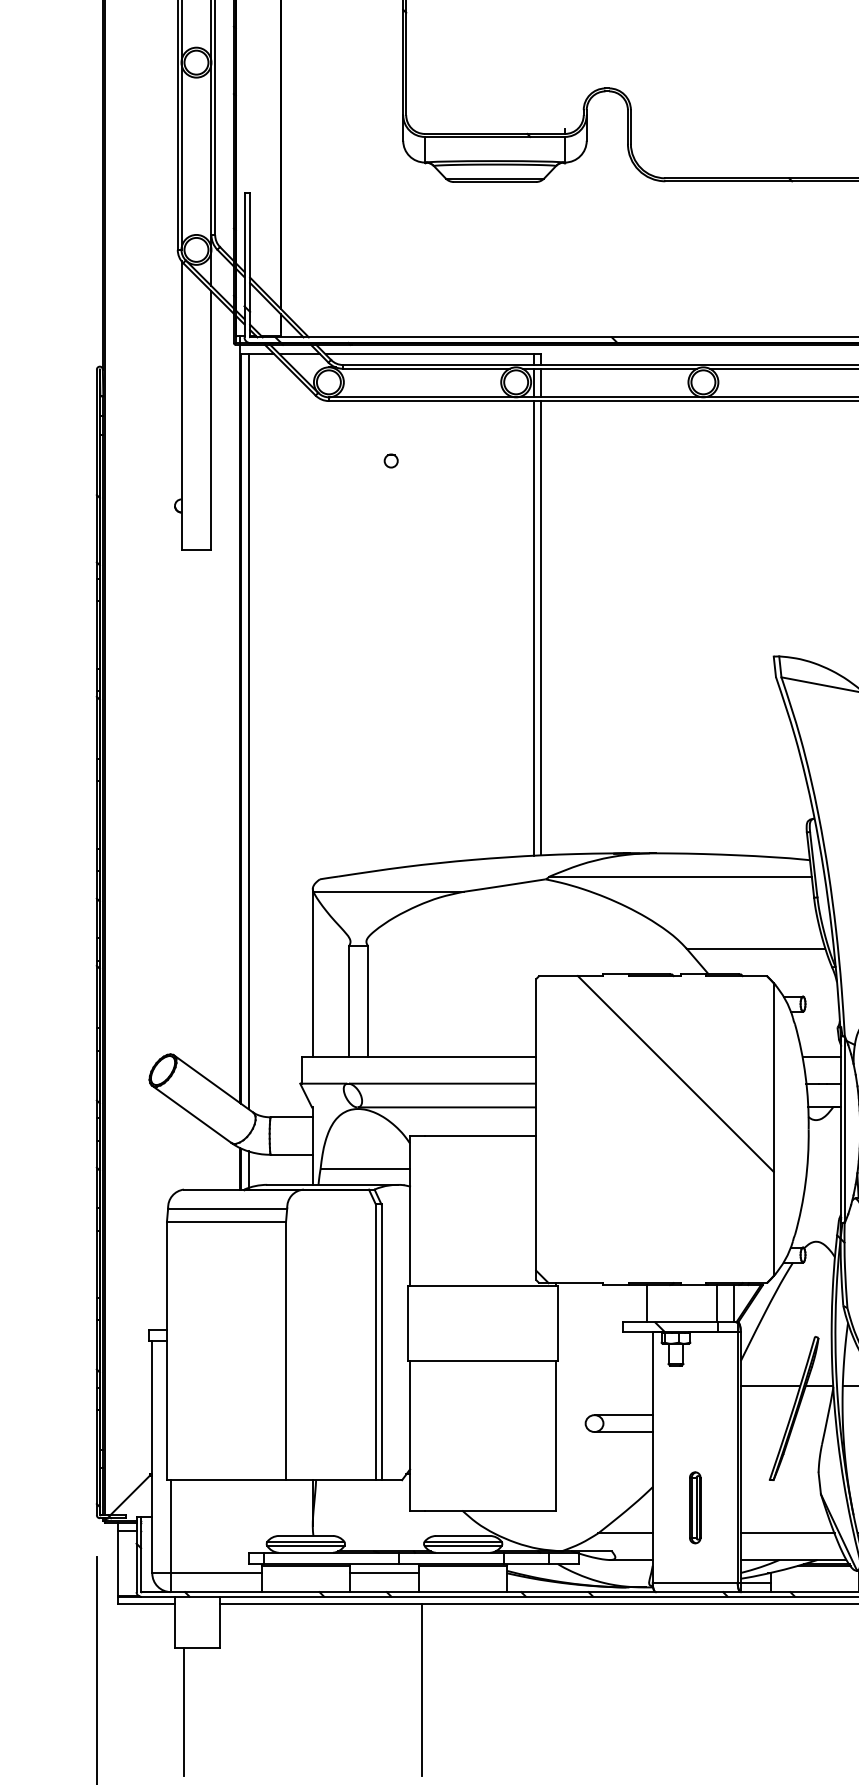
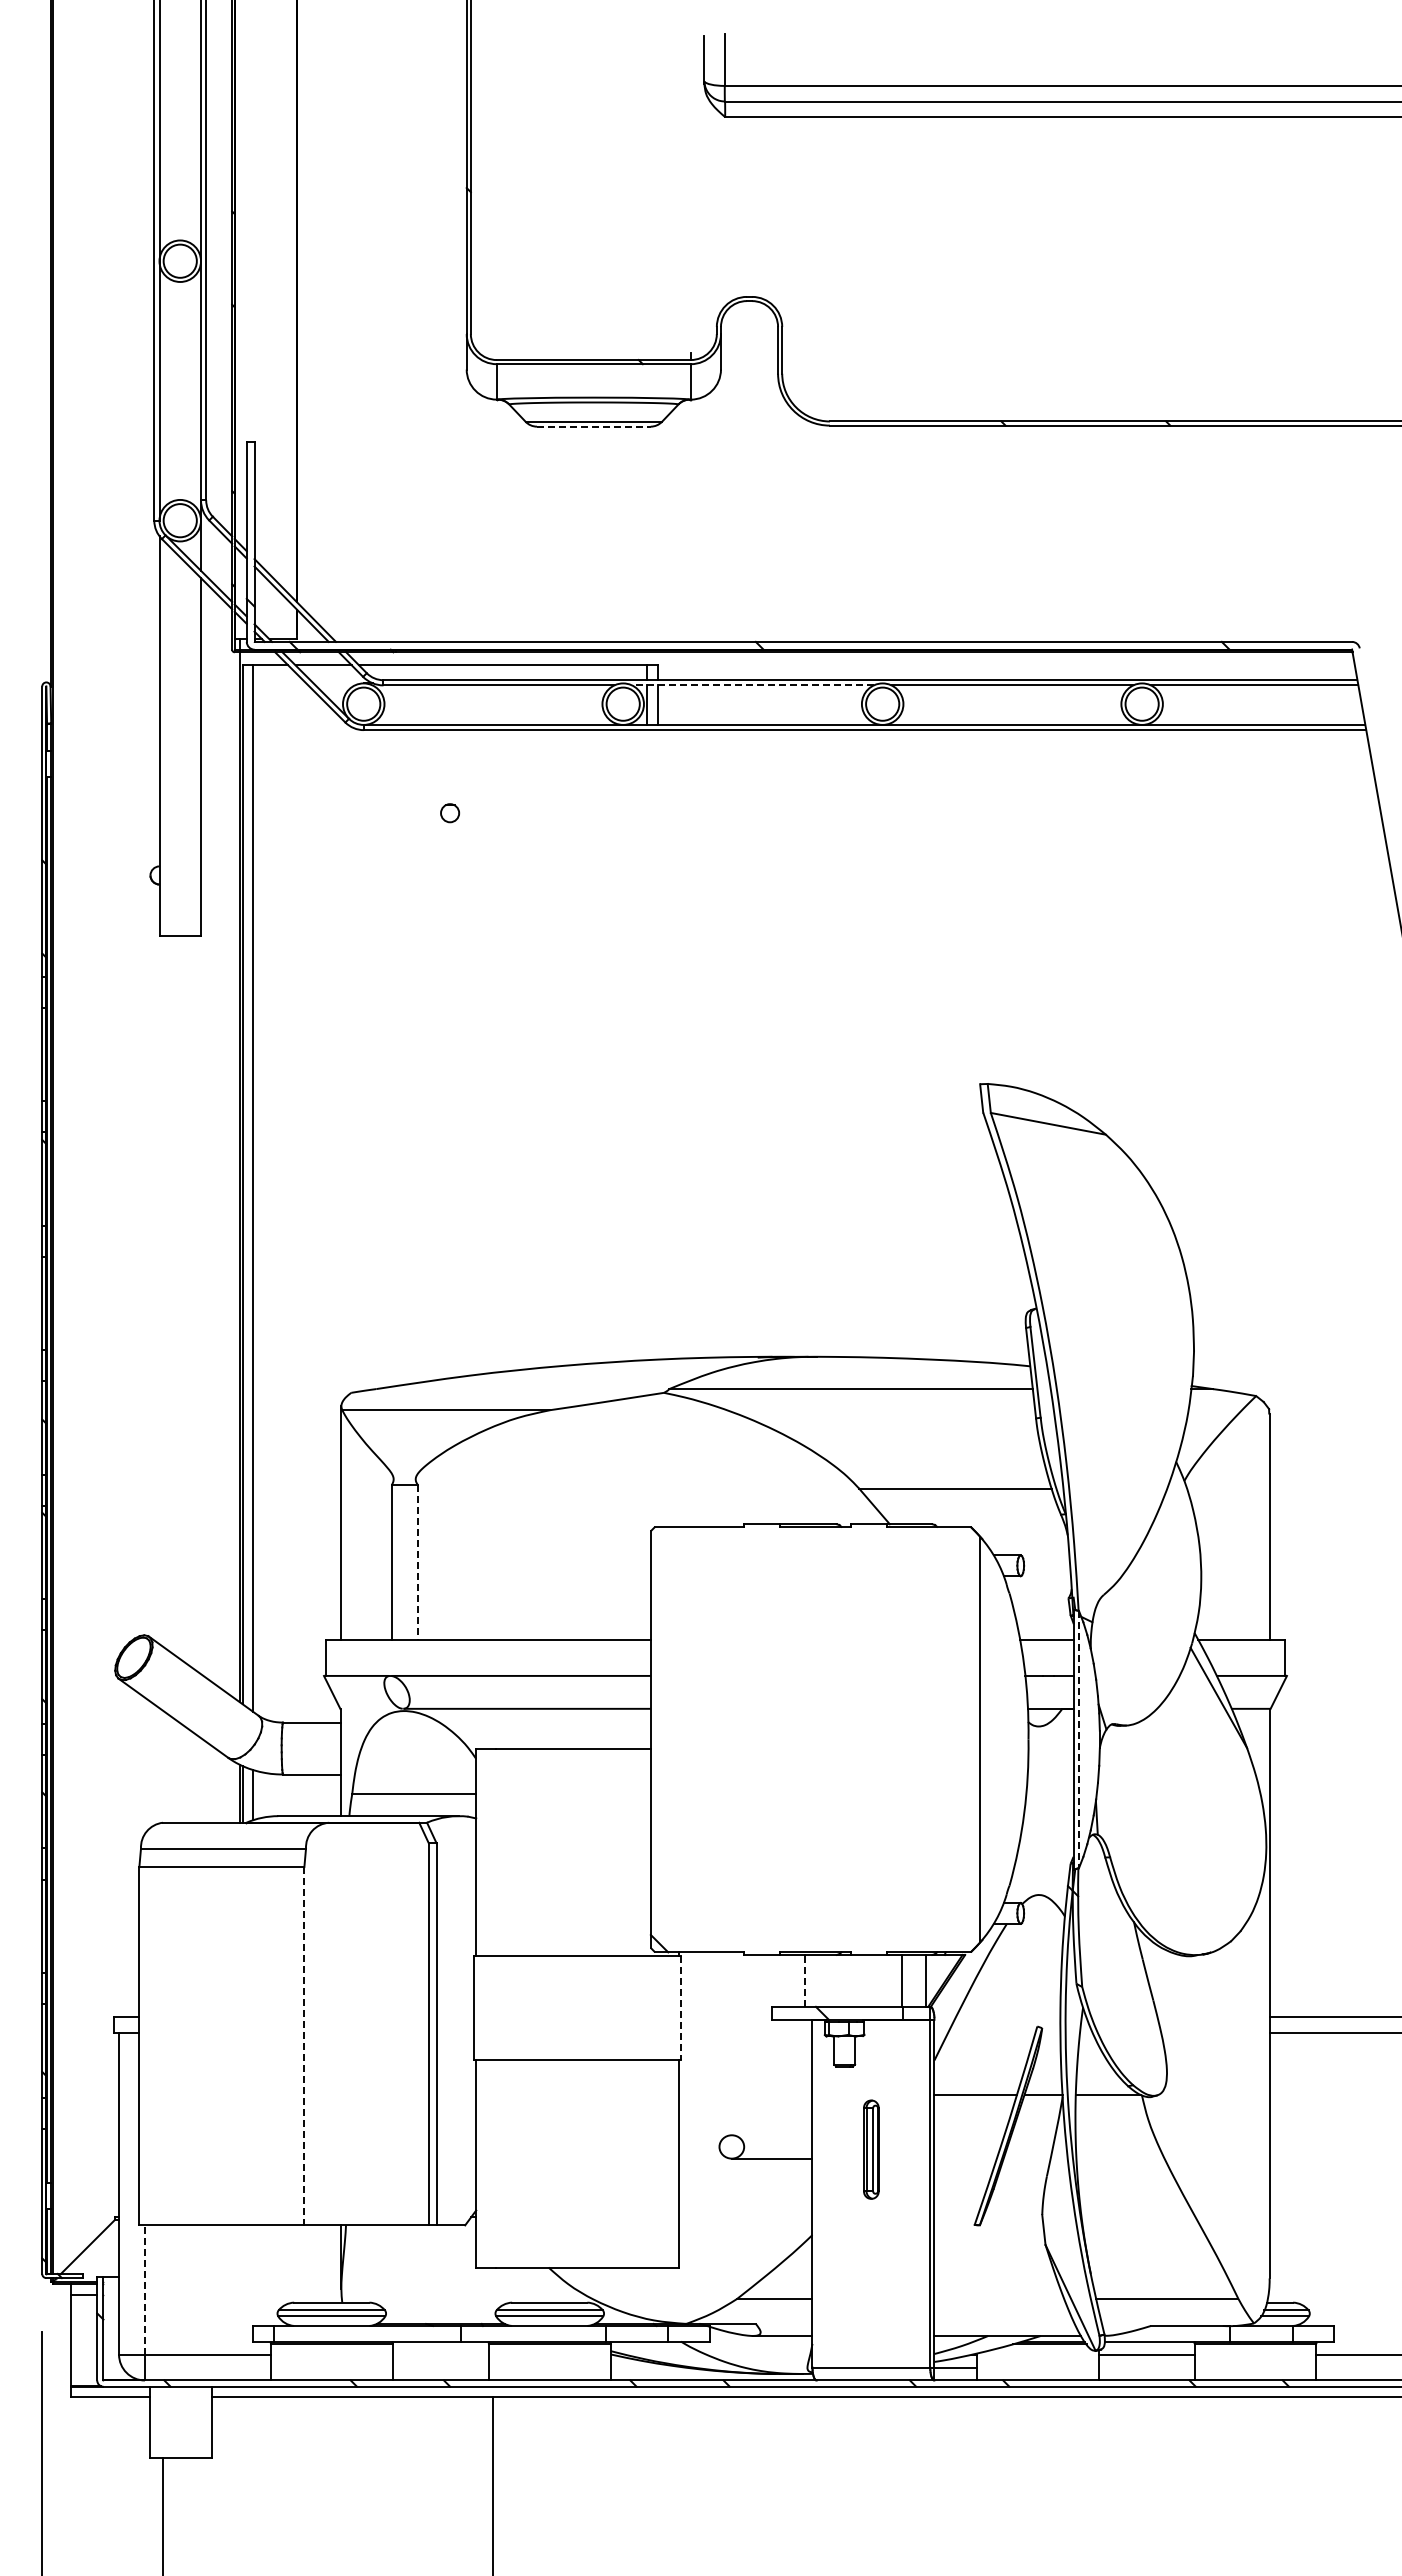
line: (494, 181) -> (593, 426), solid -> dashed
line: (609, 368) -> (752, 685), solid -> dashed
line: (540, 627) -> (657, 1044), removed
line: (533, 628) -> (647, 1045), removed
line: (367, 1001) -> (417, 1562), solid -> dashed
line: (675, 1073) -> (844, 1662), removed
line: (844, 1129) -> (1078, 1739), solid -> dashed
line: (647, 1303) -> (805, 1980), solid -> dashed
line: (558, 1323) -> (681, 2008), solid -> dashed
line: (286, 1351) -> (304, 2046), solid -> dashed
line: (623, 1415) -> (771, 2135), removed
part: (695, 1507) -> (871, 2149), moved
line: (170, 1526) -> (144, 2289), solid -> dashed
line: (787, 1533) -> (999, 2299), removed
line: (384, 1573) -> (440, 2354), removed

